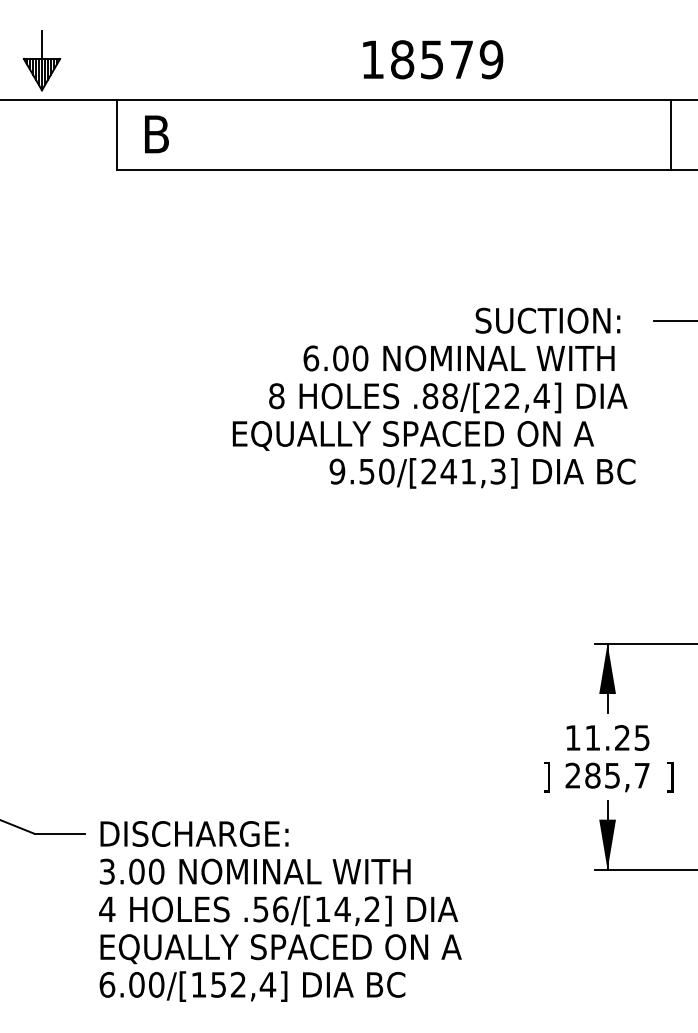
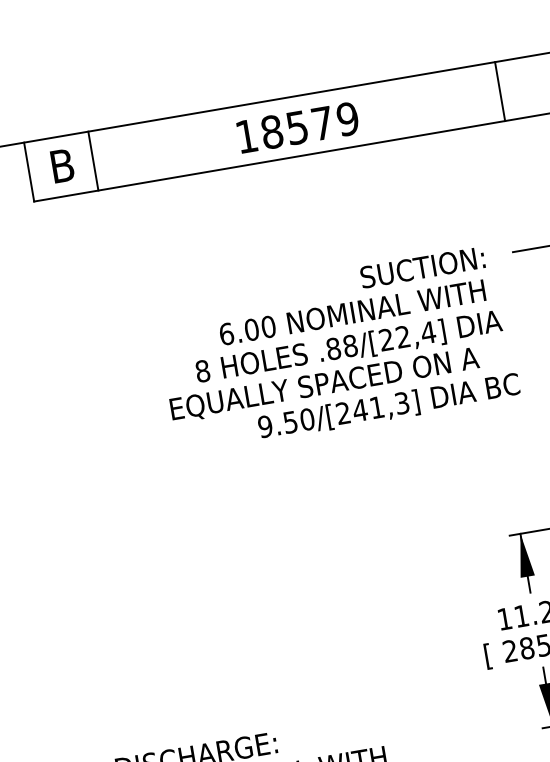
text: (433, 59) -> (298, 127), moved
line: (192, 134) -> (92, 160), added
text: (546, 776) -> (487, 655), ] -> [

